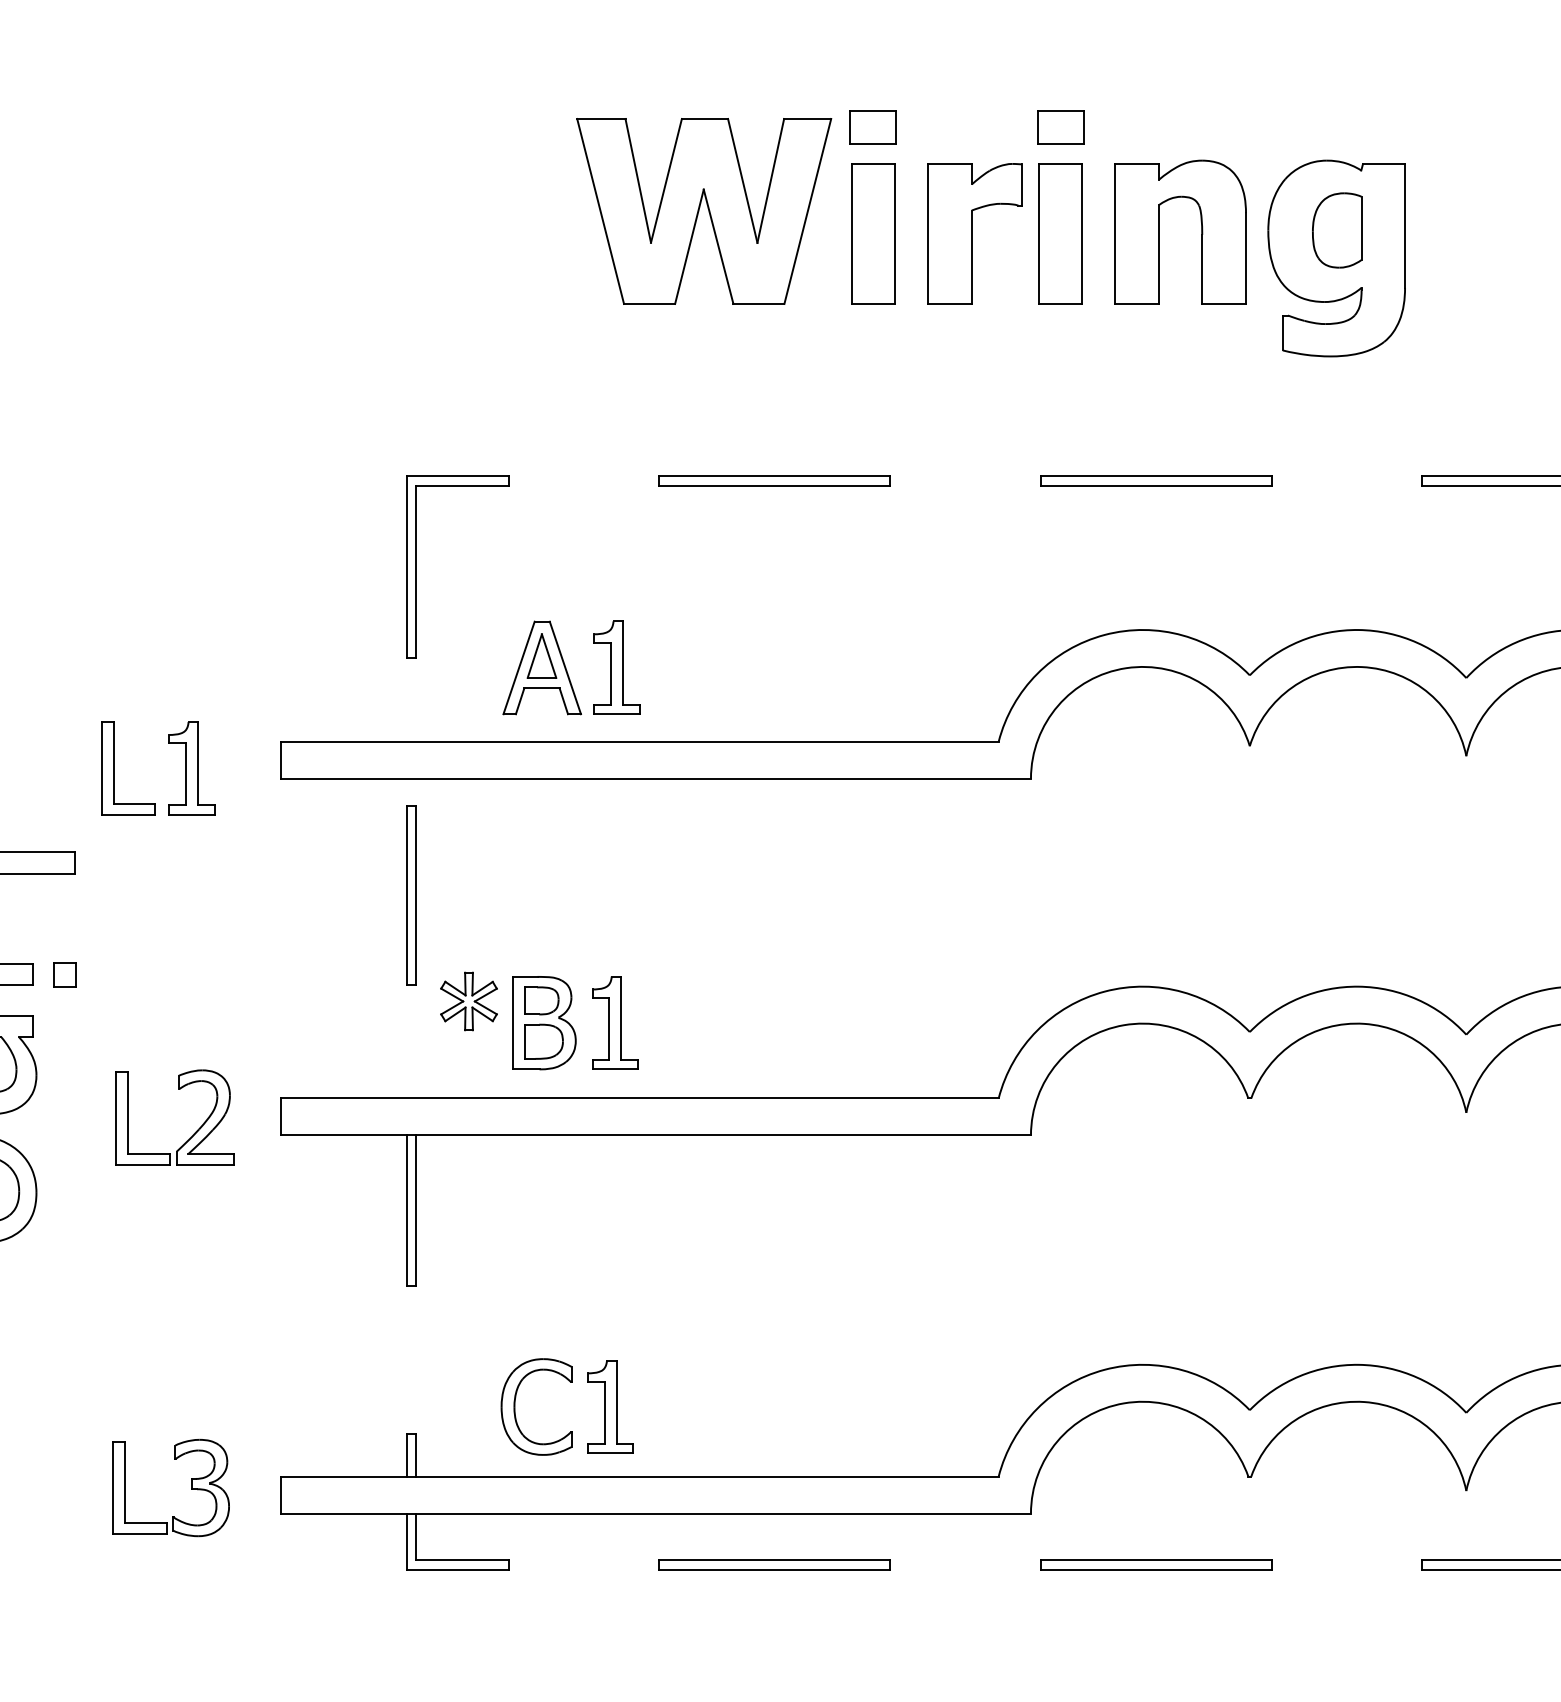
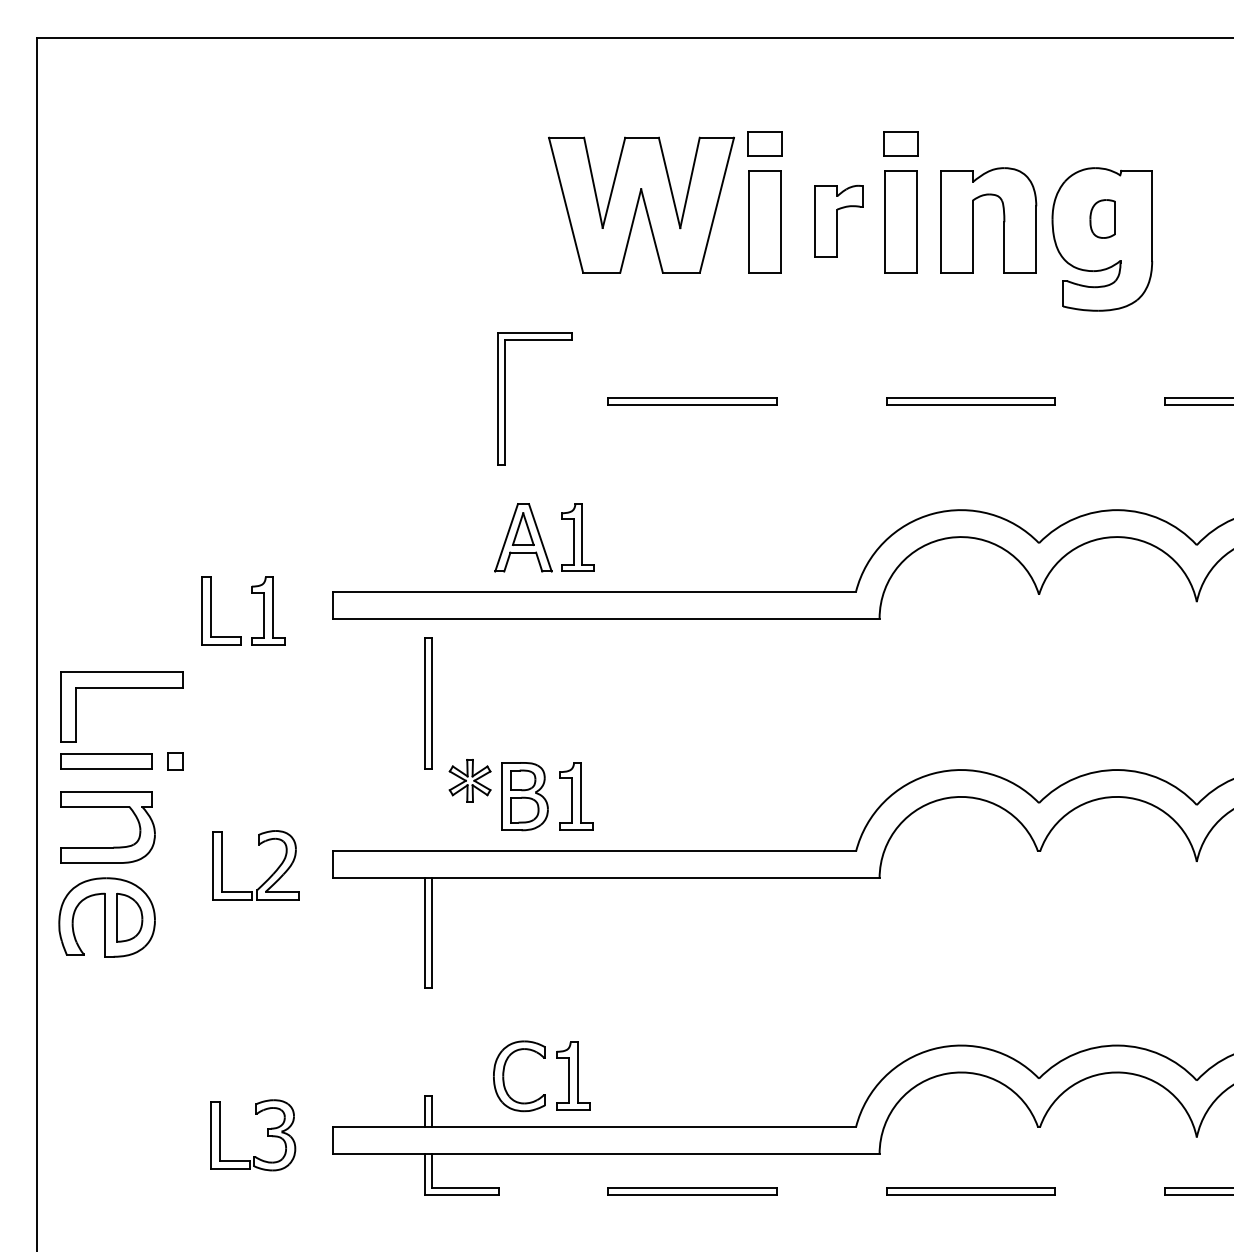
part: (1336, 229) -> (1102, 218), size x0.7
part: (974, 233) -> (838, 221), size x0.7
part: (417, 565) -> (505, 398), moved

